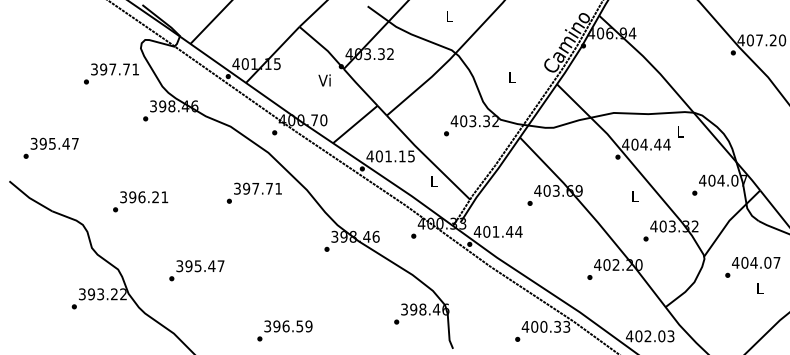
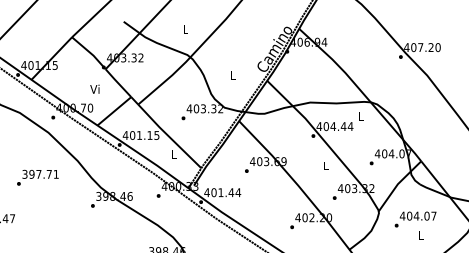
text: (324, 80) -> (94, 89), moved
text: (253, 192) -> (37, 177), moved

